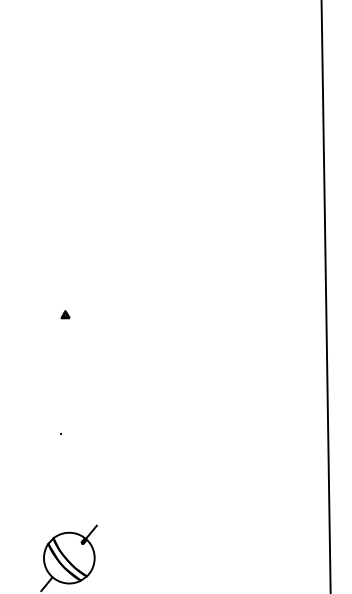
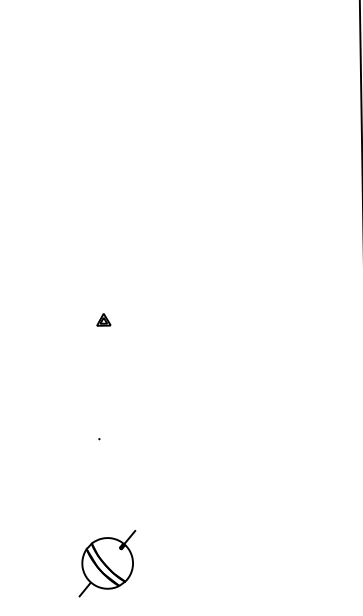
part: (65, 314) -> (103, 319), size x1.6

